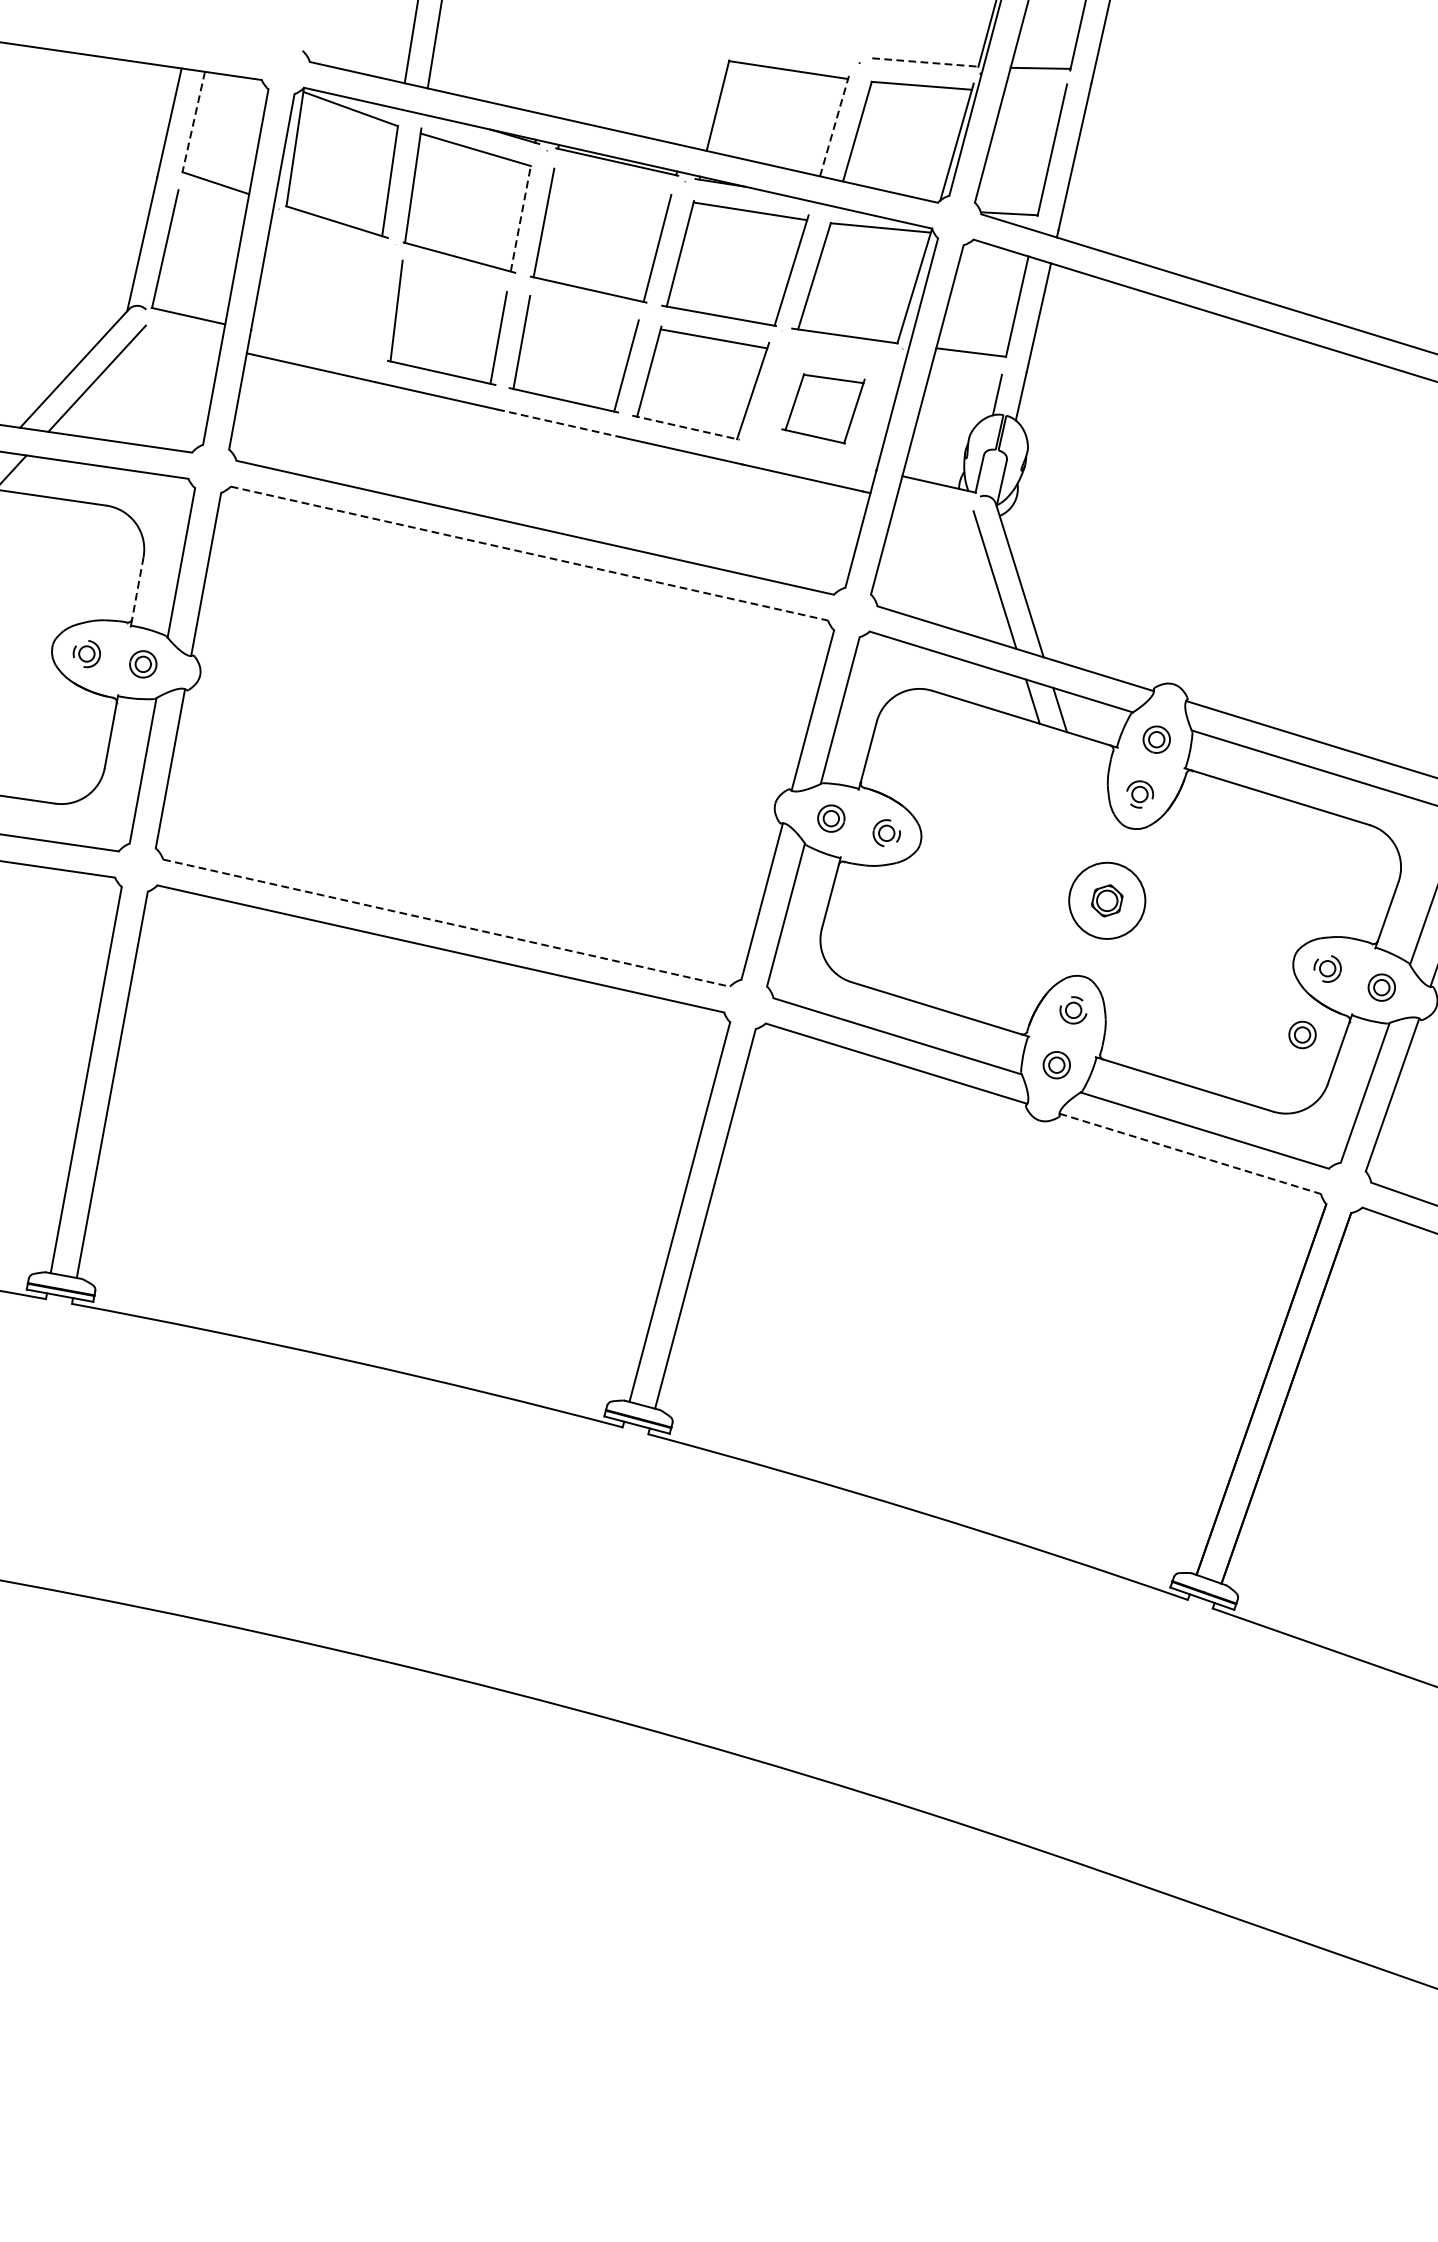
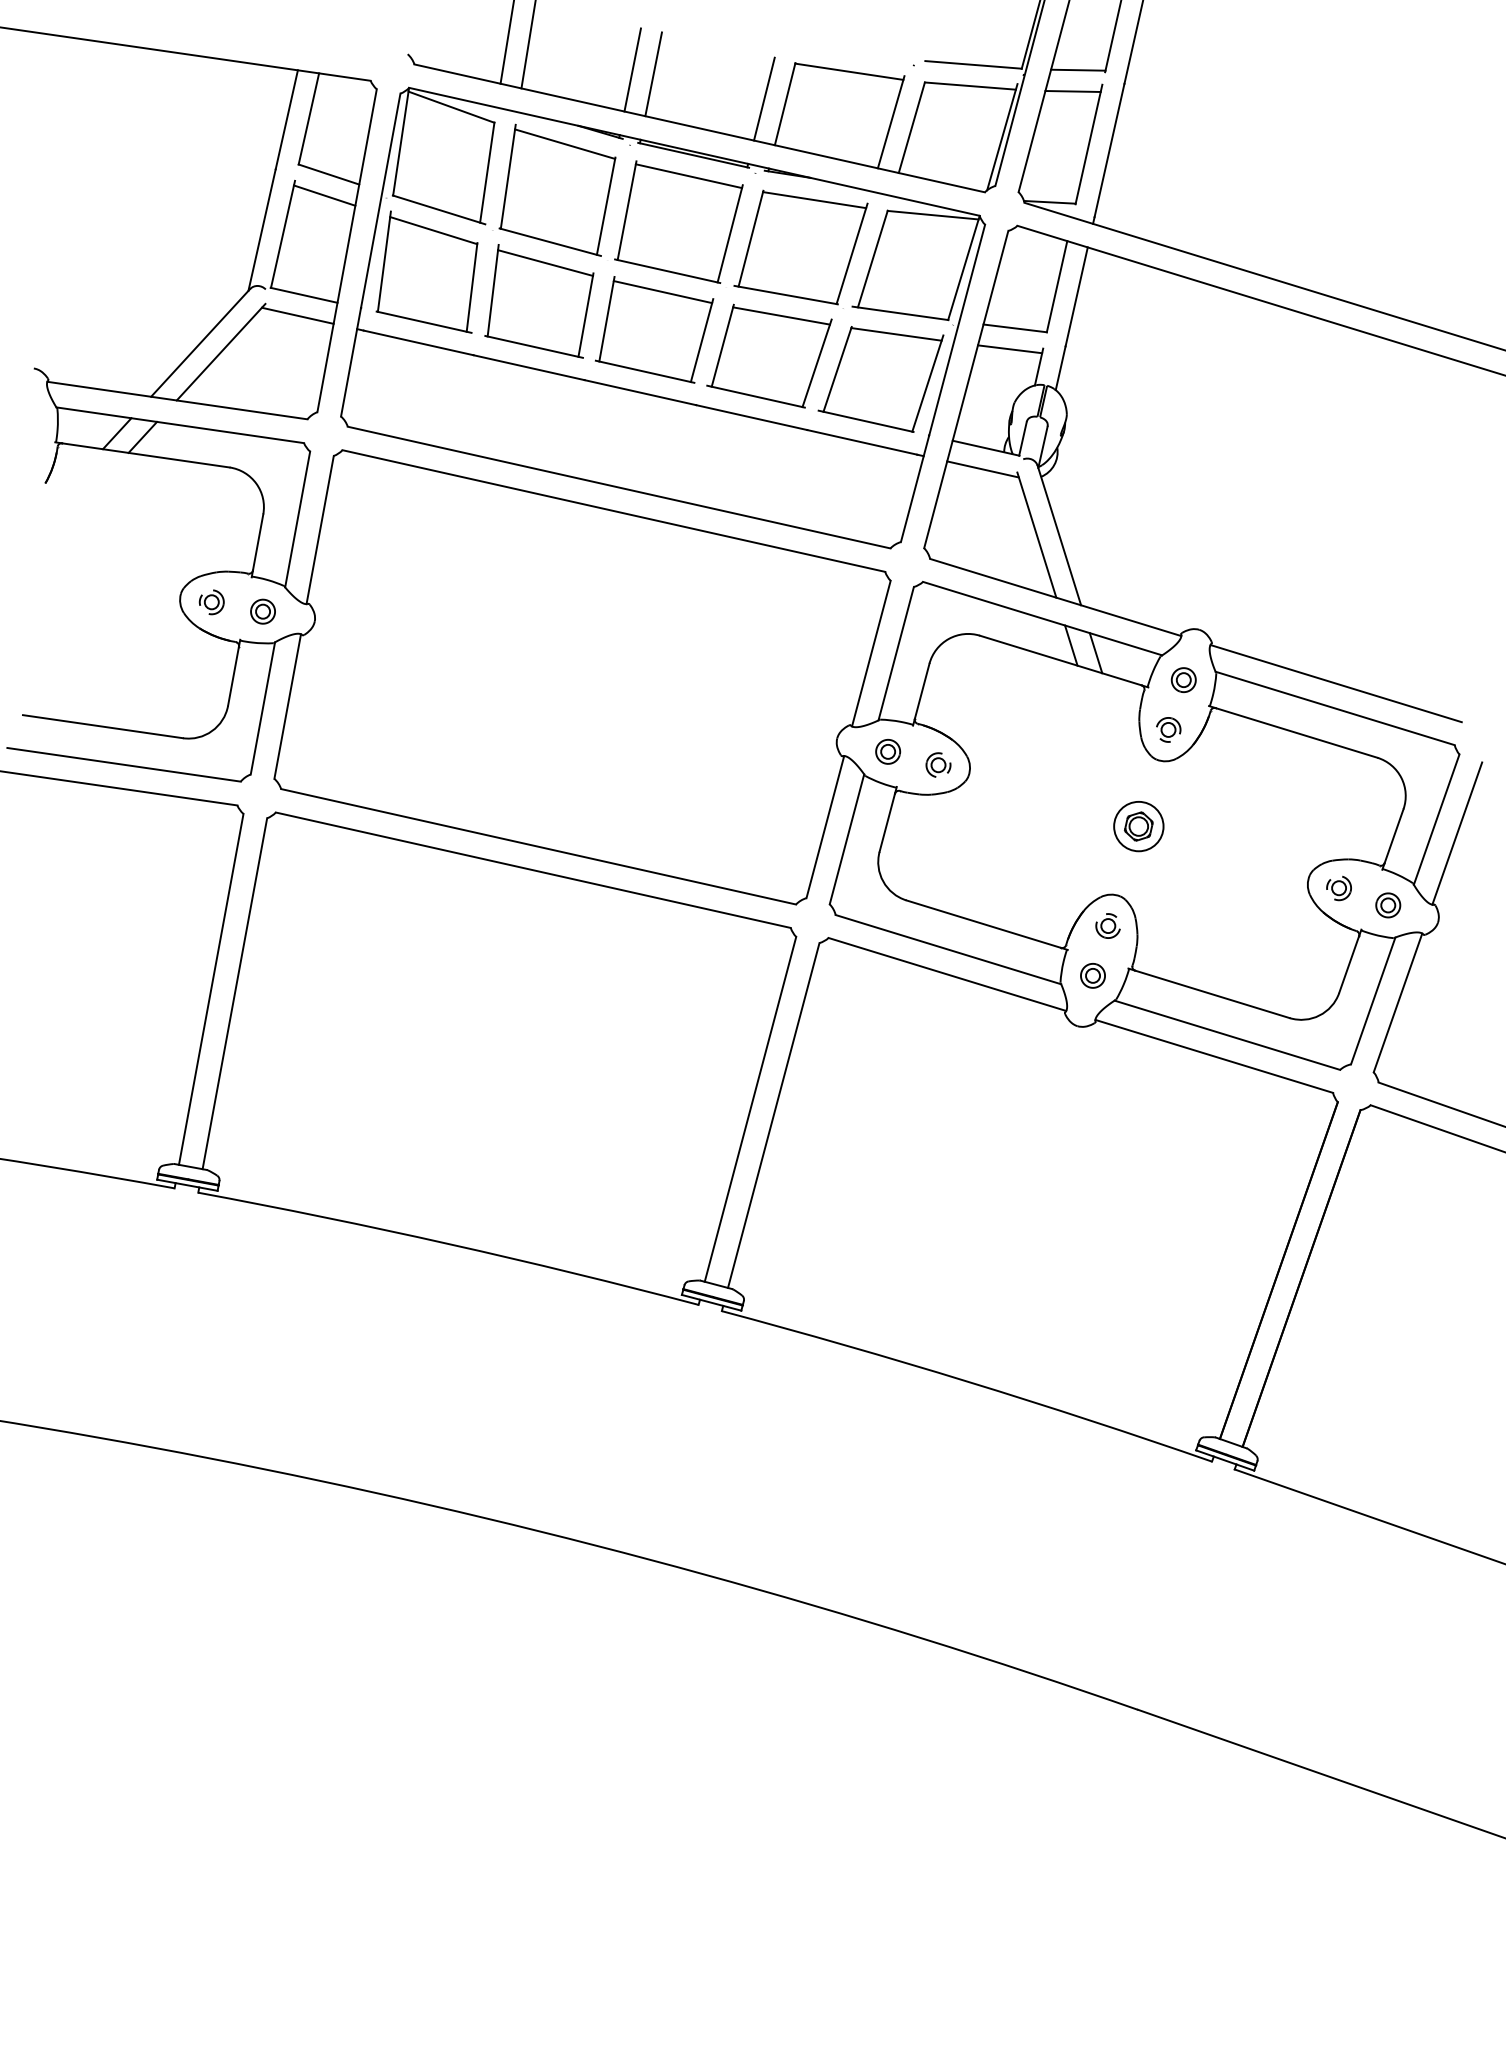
line: (926, 62) -> (974, 64), dashed -> solid
line: (549, 67) -> (632, 69), added
line: (573, 73) -> (653, 74), added
line: (1034, 91) -> (1072, 91), added
line: (695, 99) -> (764, 98), added
line: (193, 121) -> (308, 118), dashed -> solid
line: (835, 125) -> (891, 122), dashed -> solid
line: (611, 185) -> (688, 176), added
line: (210, 206) -> (324, 195), added
line: (521, 217) -> (606, 205), dashed -> solid
line: (454, 280) -> (545, 262), added
part: (323, 289) -> (426, 271), added
line: (582, 313) -> (662, 292), added
line: (181, 338) -> (297, 315), added
line: (964, 375) -> (1009, 349), added
part: (822, 408) -> (880, 379), size x1.67
line: (558, 423) -> (640, 392), dashed -> solid
line: (686, 427) -> (756, 396), dashed -> solid
line: (935, 507) -> (982, 469), added
line: (530, 554) -> (614, 511), dashed -> solid
line: (138, 588) -> (258, 542), dashed -> solid
circle: (1106, 900) -> (1138, 826), size x0.71
line: (446, 922) -> (538, 846), dashed -> solid
part: (1302, 1035) -> (1316, 948), removed
line: (1190, 1153) -> (1214, 1056), dashed -> solid

